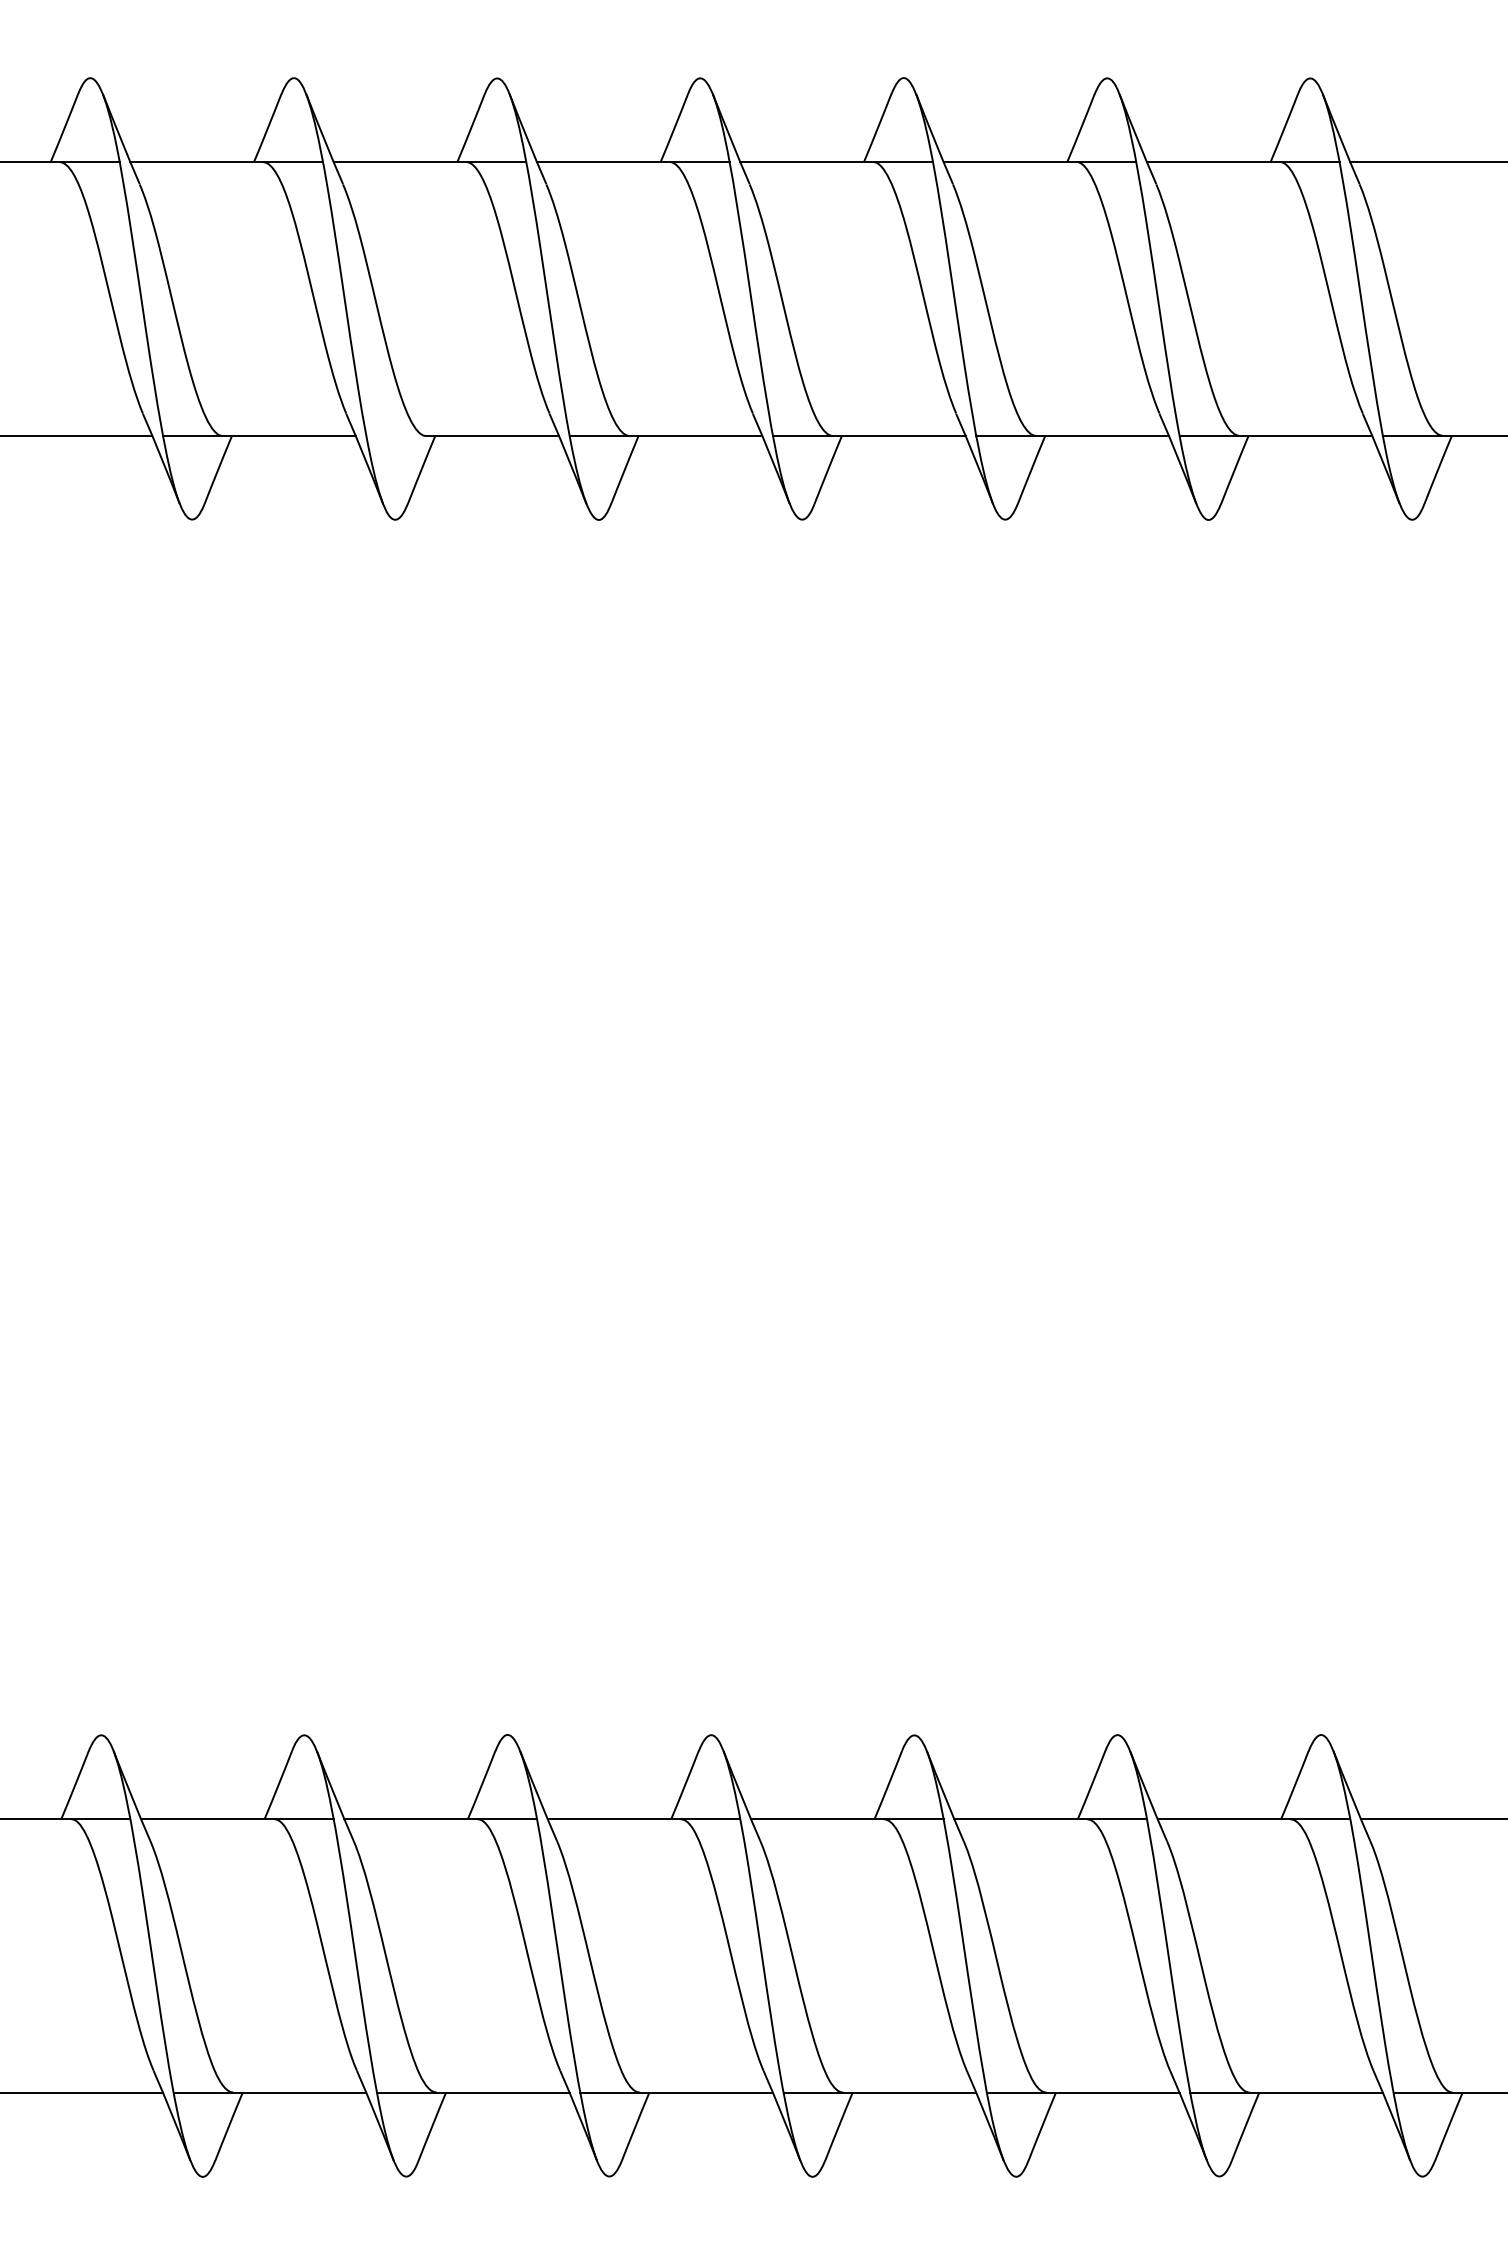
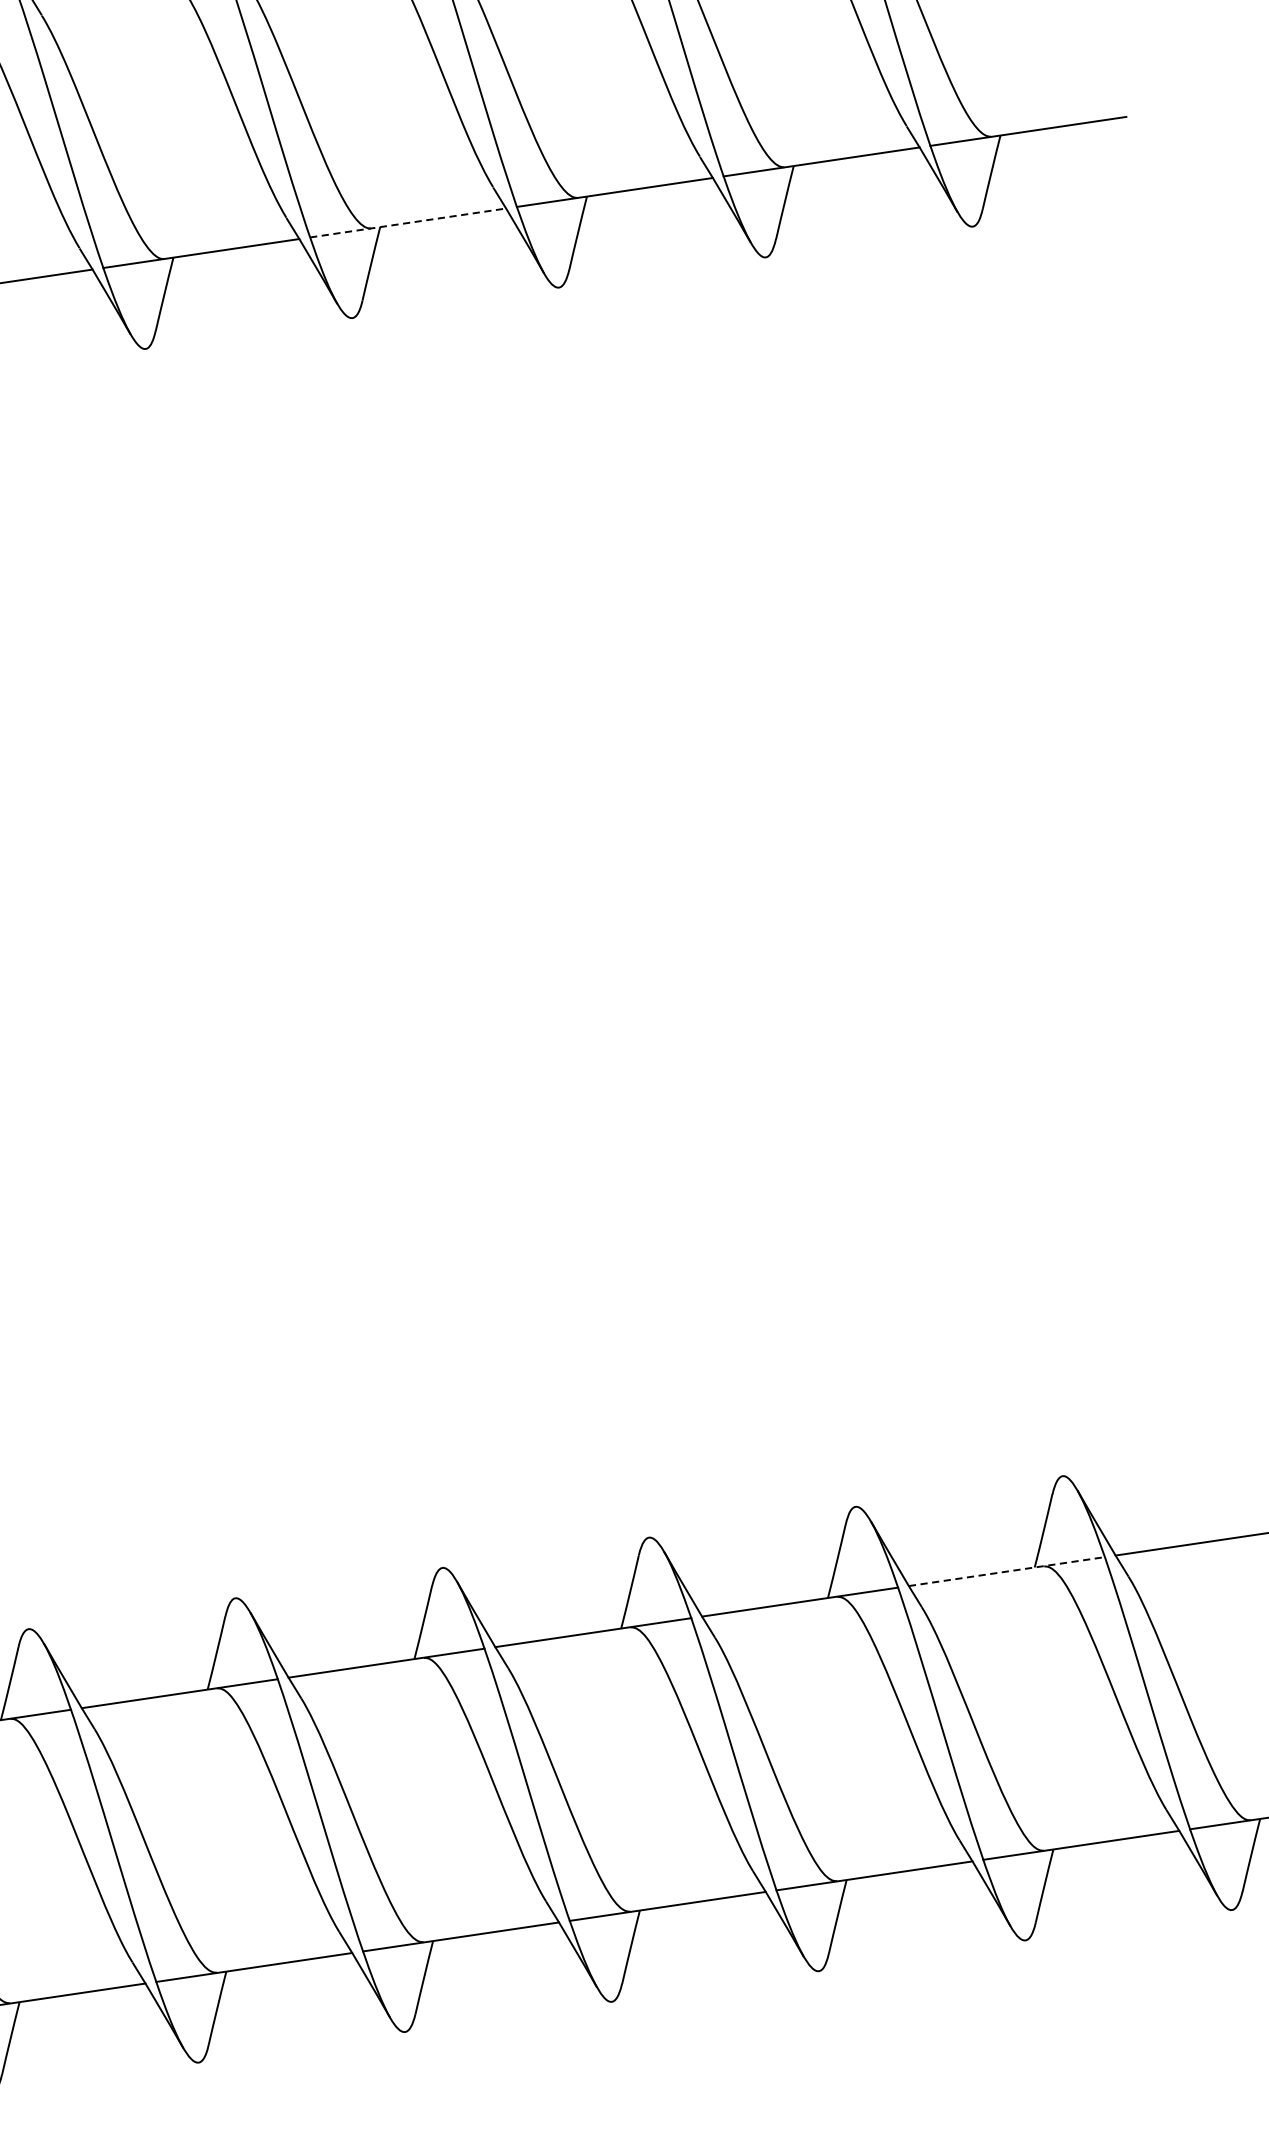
line: (869, 436) -> (408, 223), solid -> dashed
line: (1254, 1818) -> (1007, 1571), solid -> dashed

